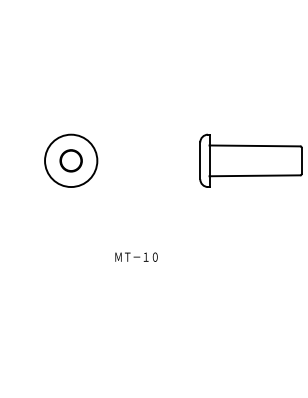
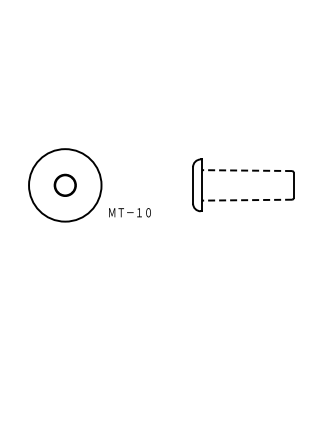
line: (255, 145) -> (247, 170), solid -> dashed
circle: (71, 160) -> (65, 185), size x1.4
line: (255, 176) -> (247, 200), solid -> dashed
text: (136, 256) -> (129, 212), moved

